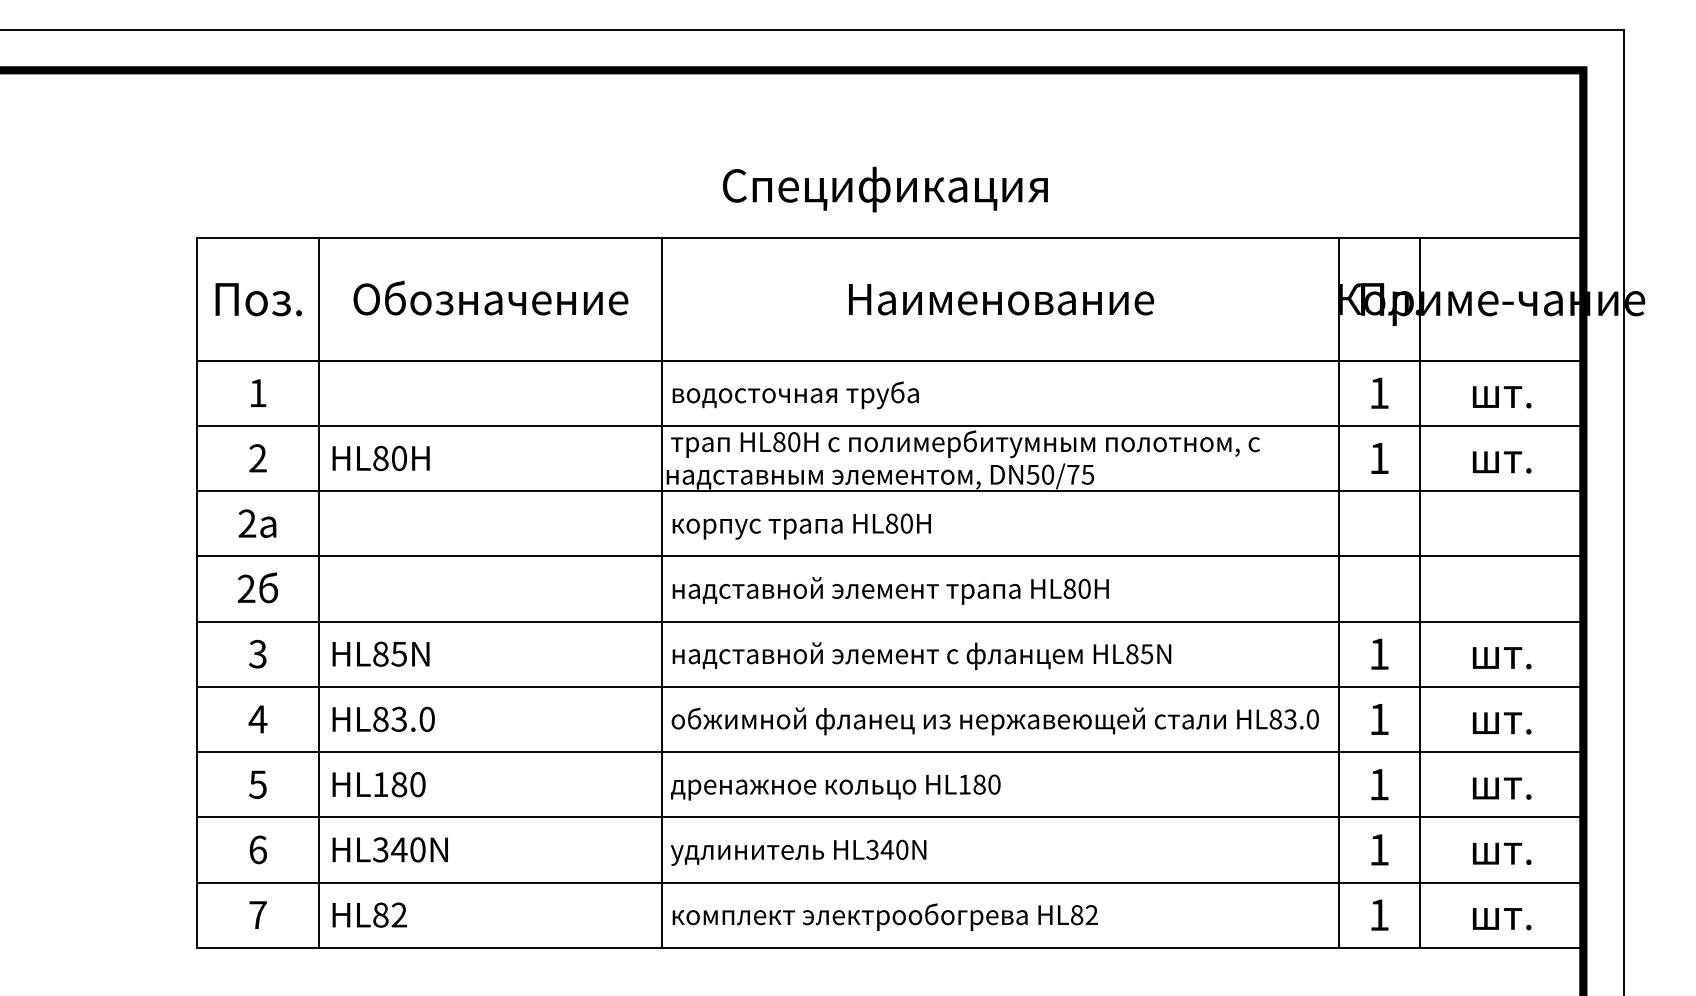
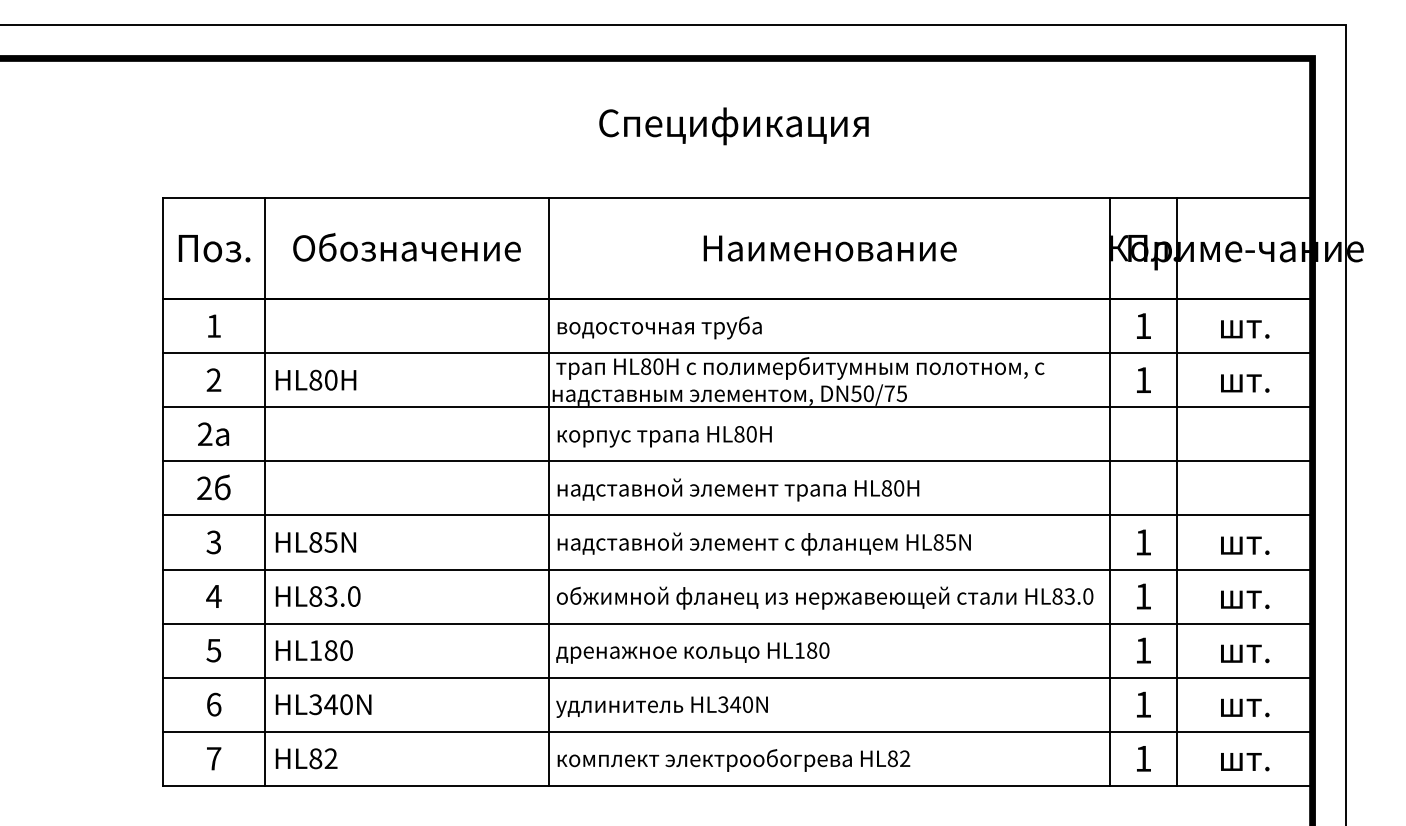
text: (884, 189) -> (733, 126), moved

